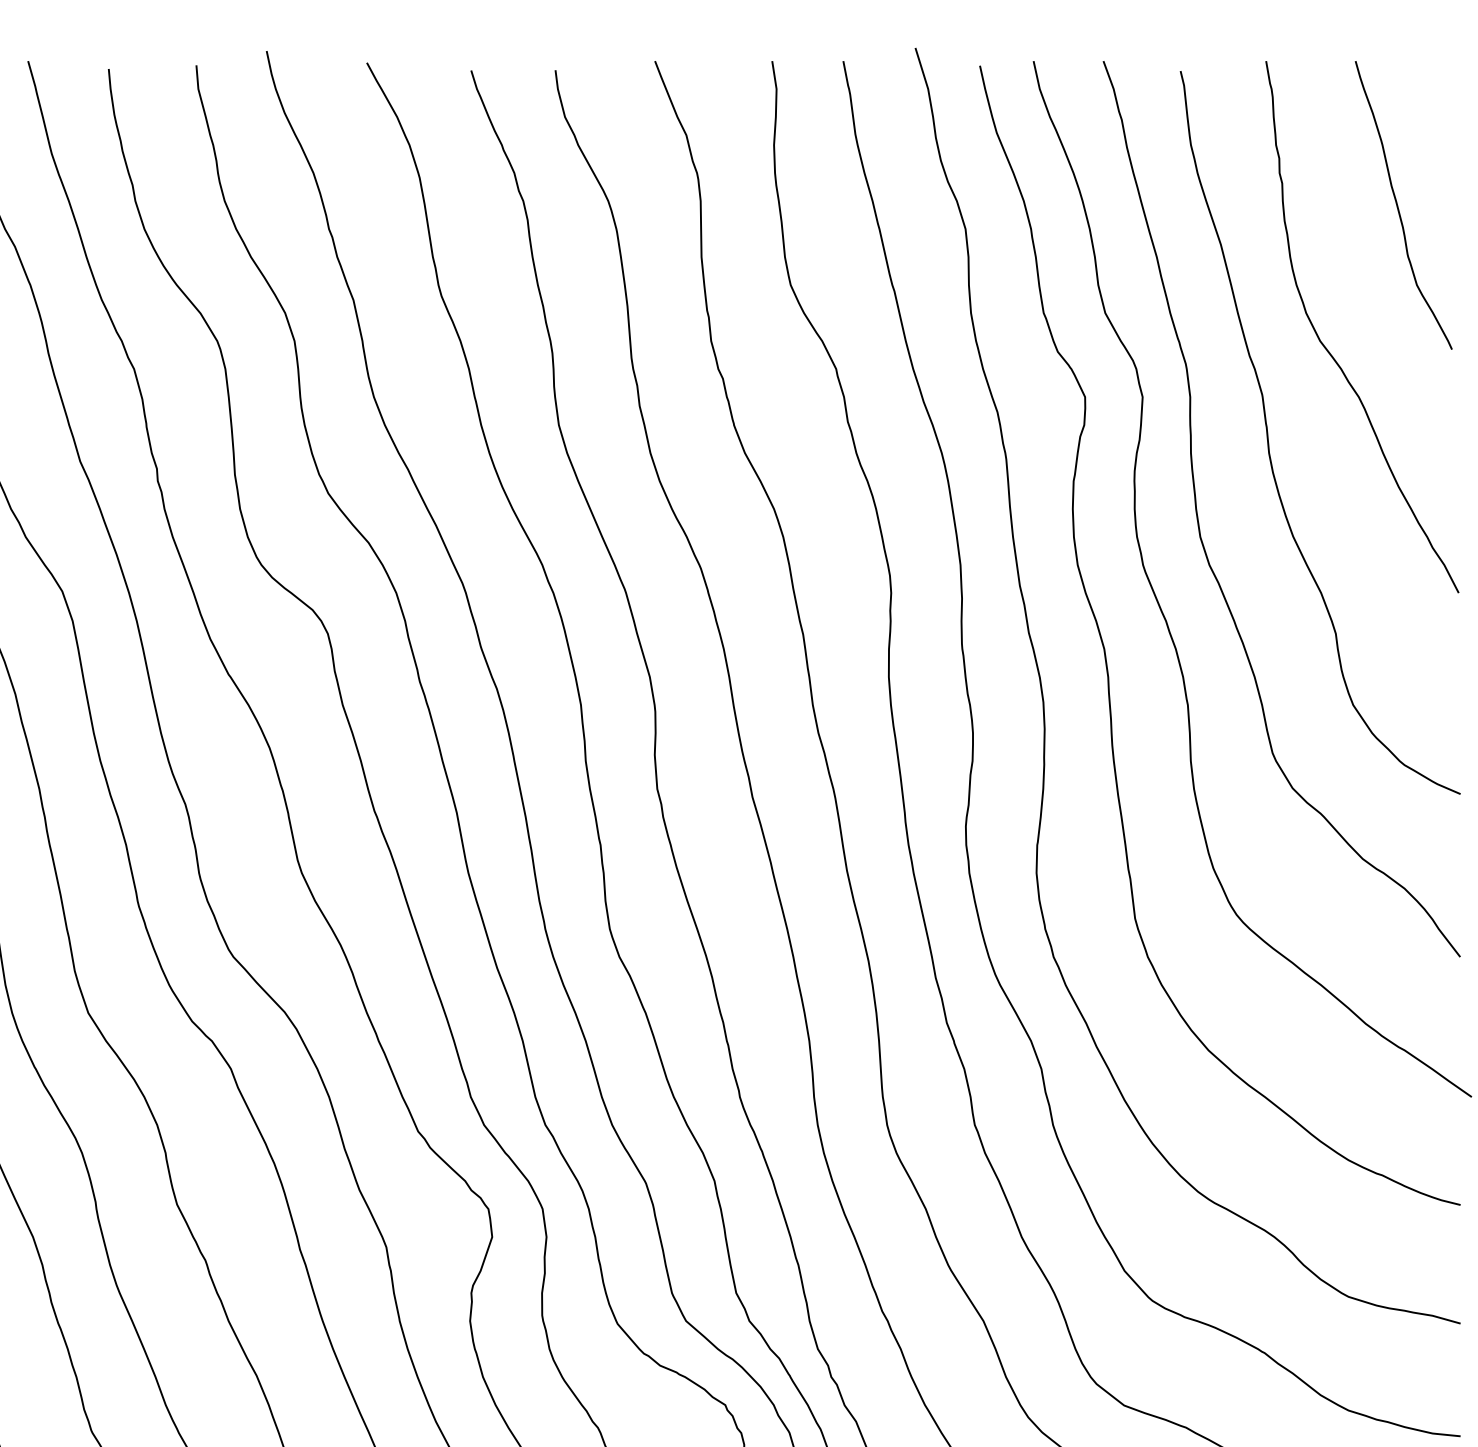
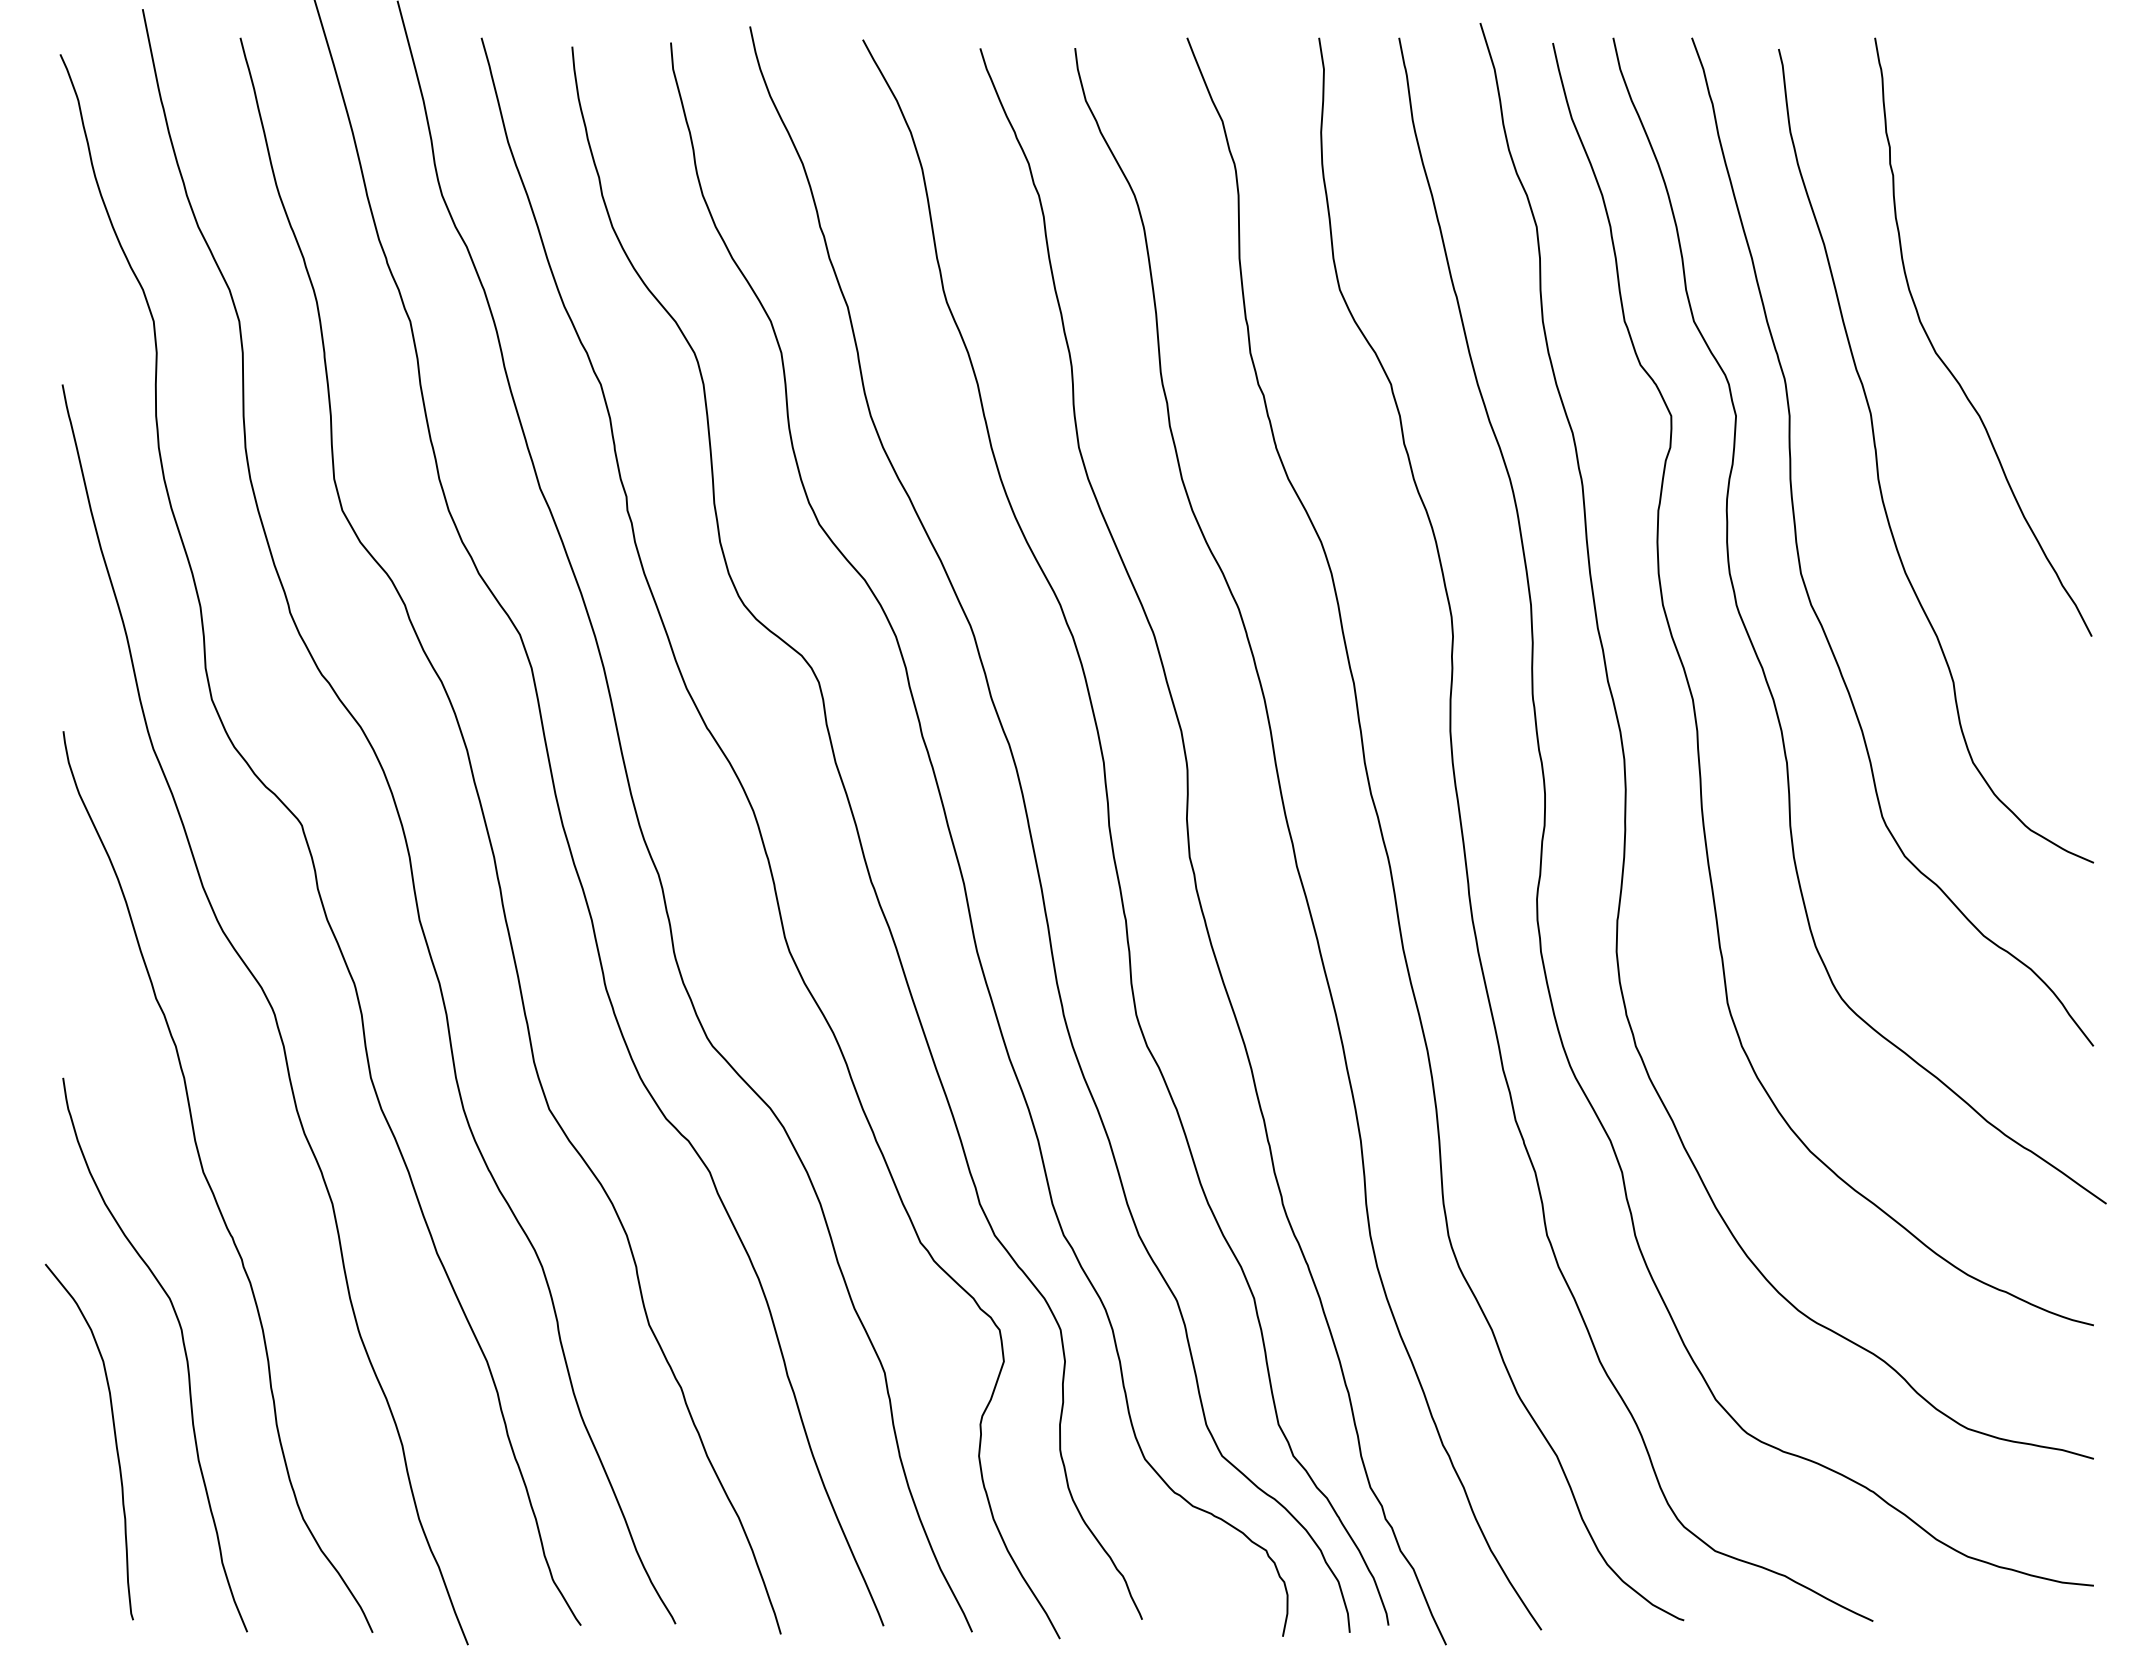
curve: (1398, 207) -> (2024, 202), removed

